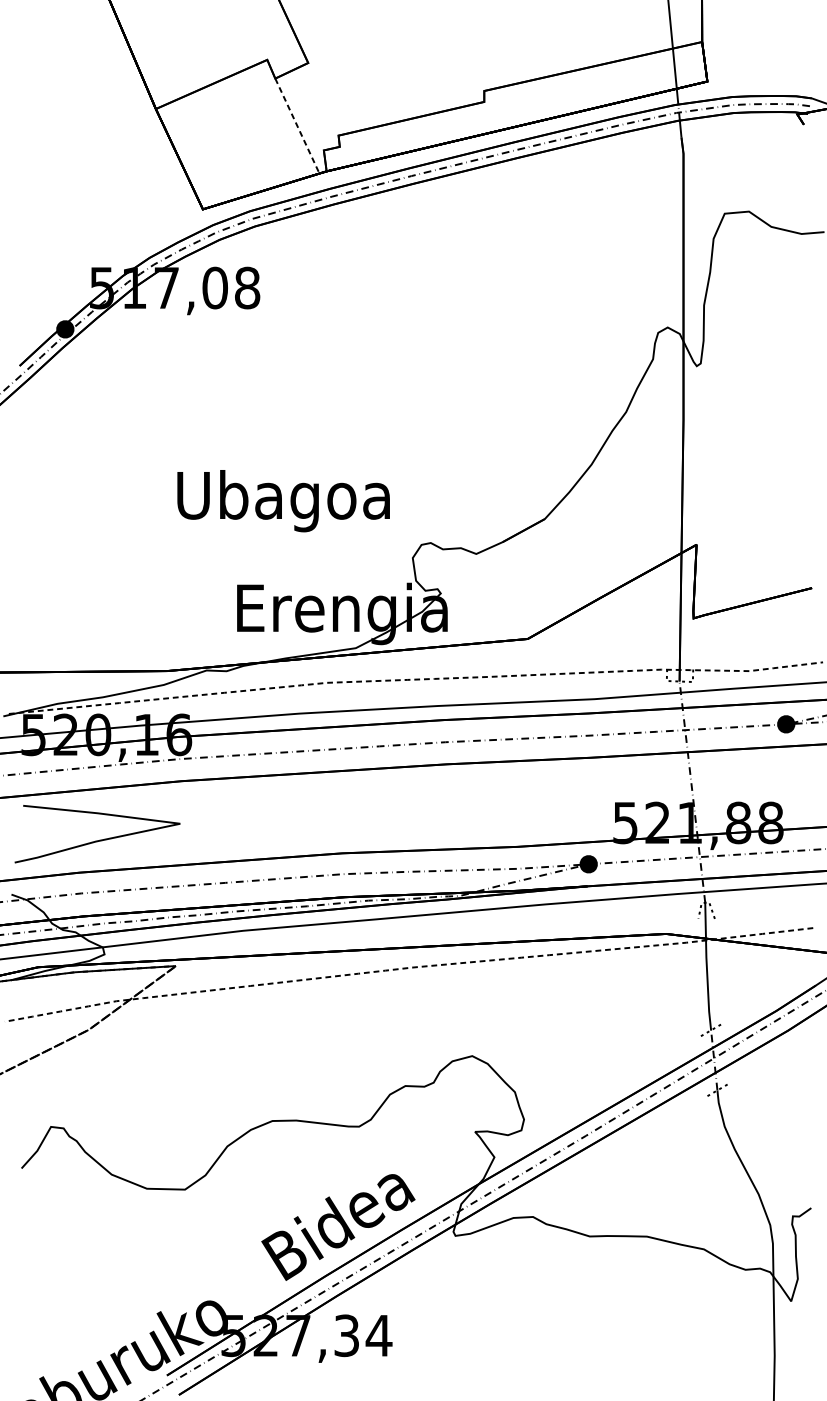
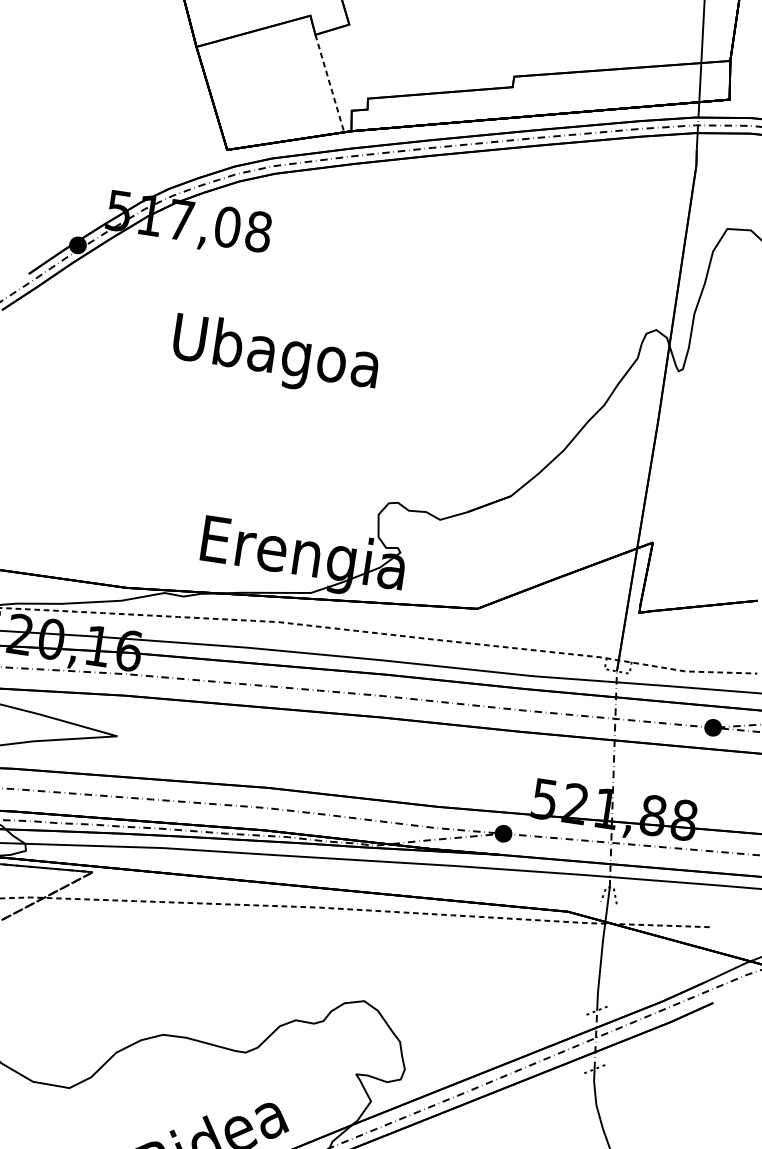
text: (283, 501) -> (275, 356), moved

